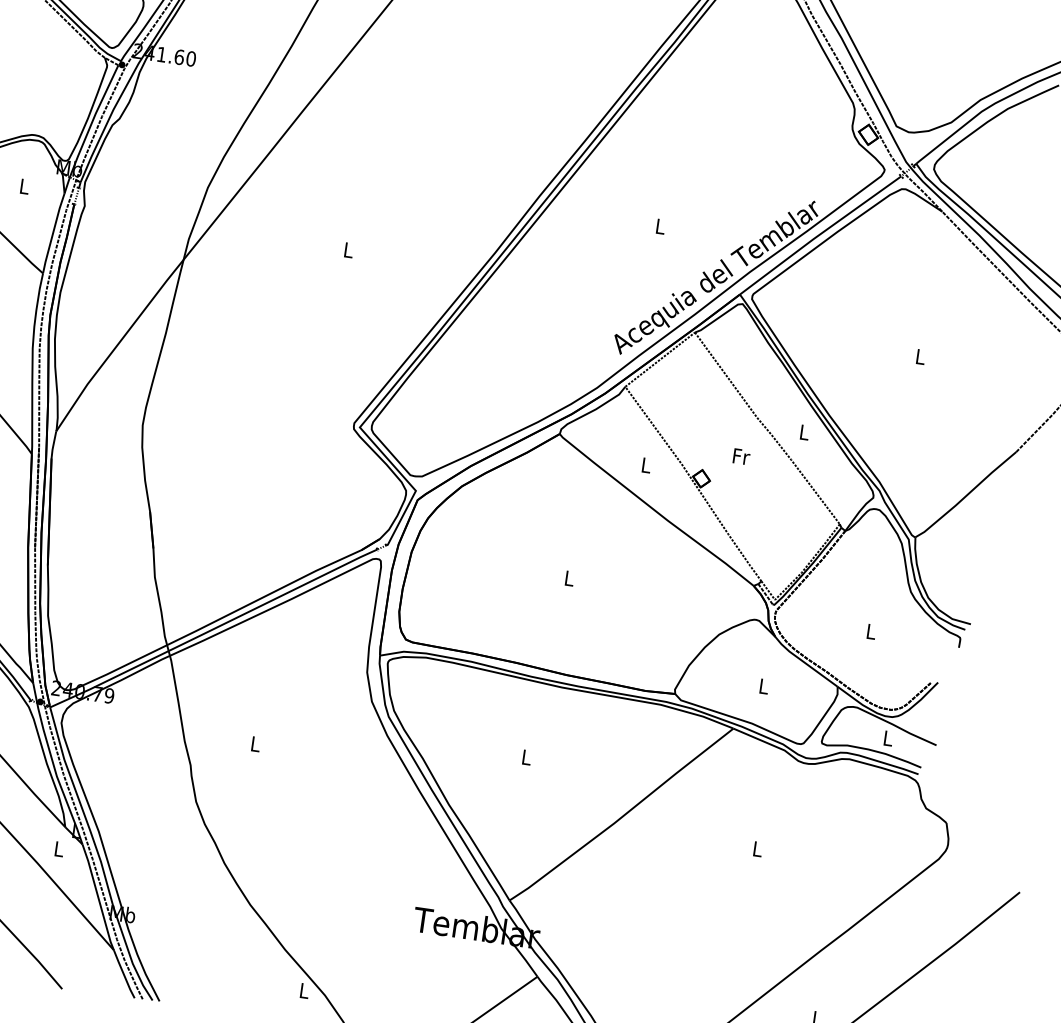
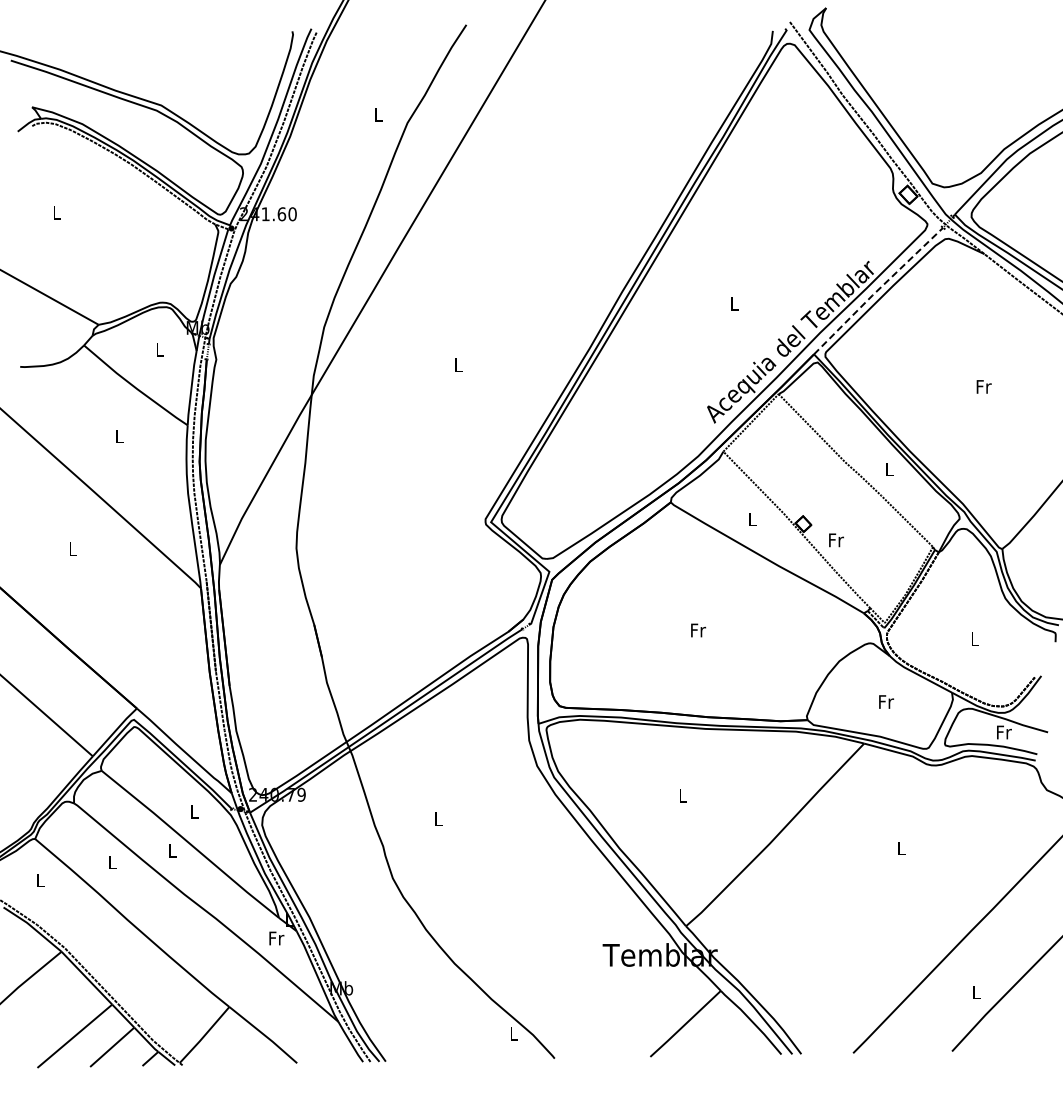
line: (819, 234) -> (877, 290), solid -> dashed
text: (920, 356) -> (983, 386), L -> Fr
text: (741, 457) -> (836, 540), moved
text: (569, 578) -> (698, 630), L -> Fr
text: (764, 686) -> (886, 701), L -> Fr
text: (888, 738) -> (1004, 732), L -> Fr
text: (59, 849) -> (276, 938), L -> Fr

